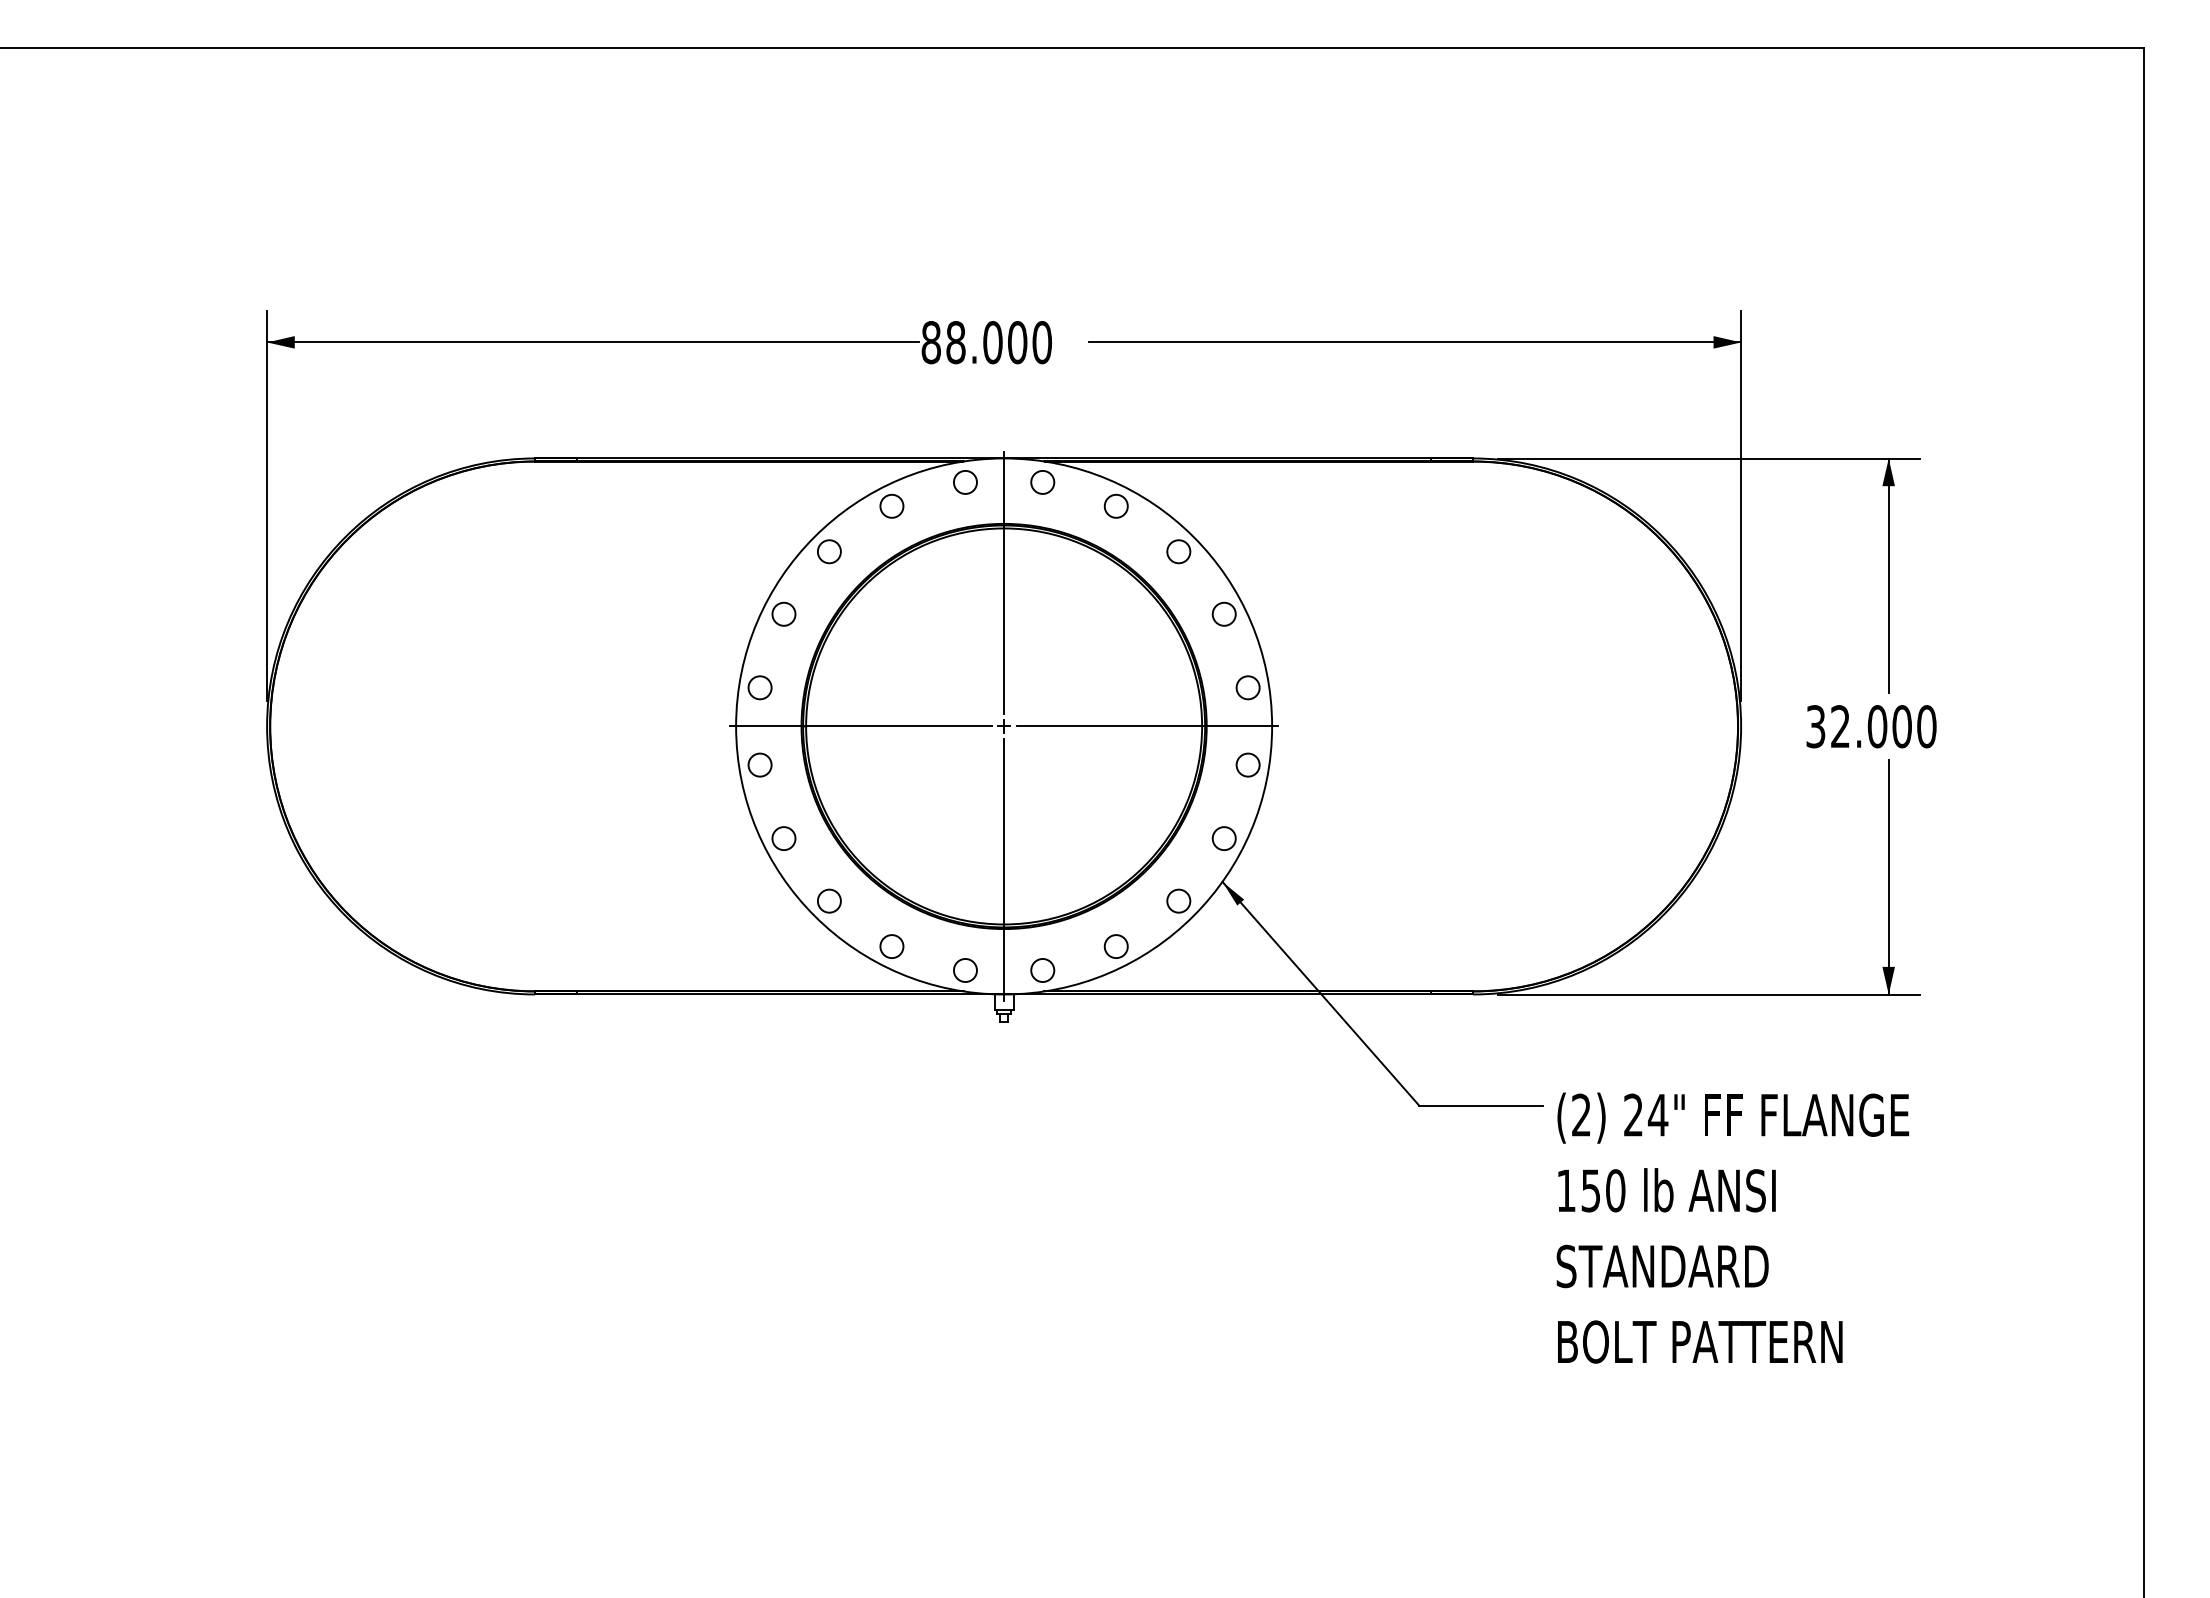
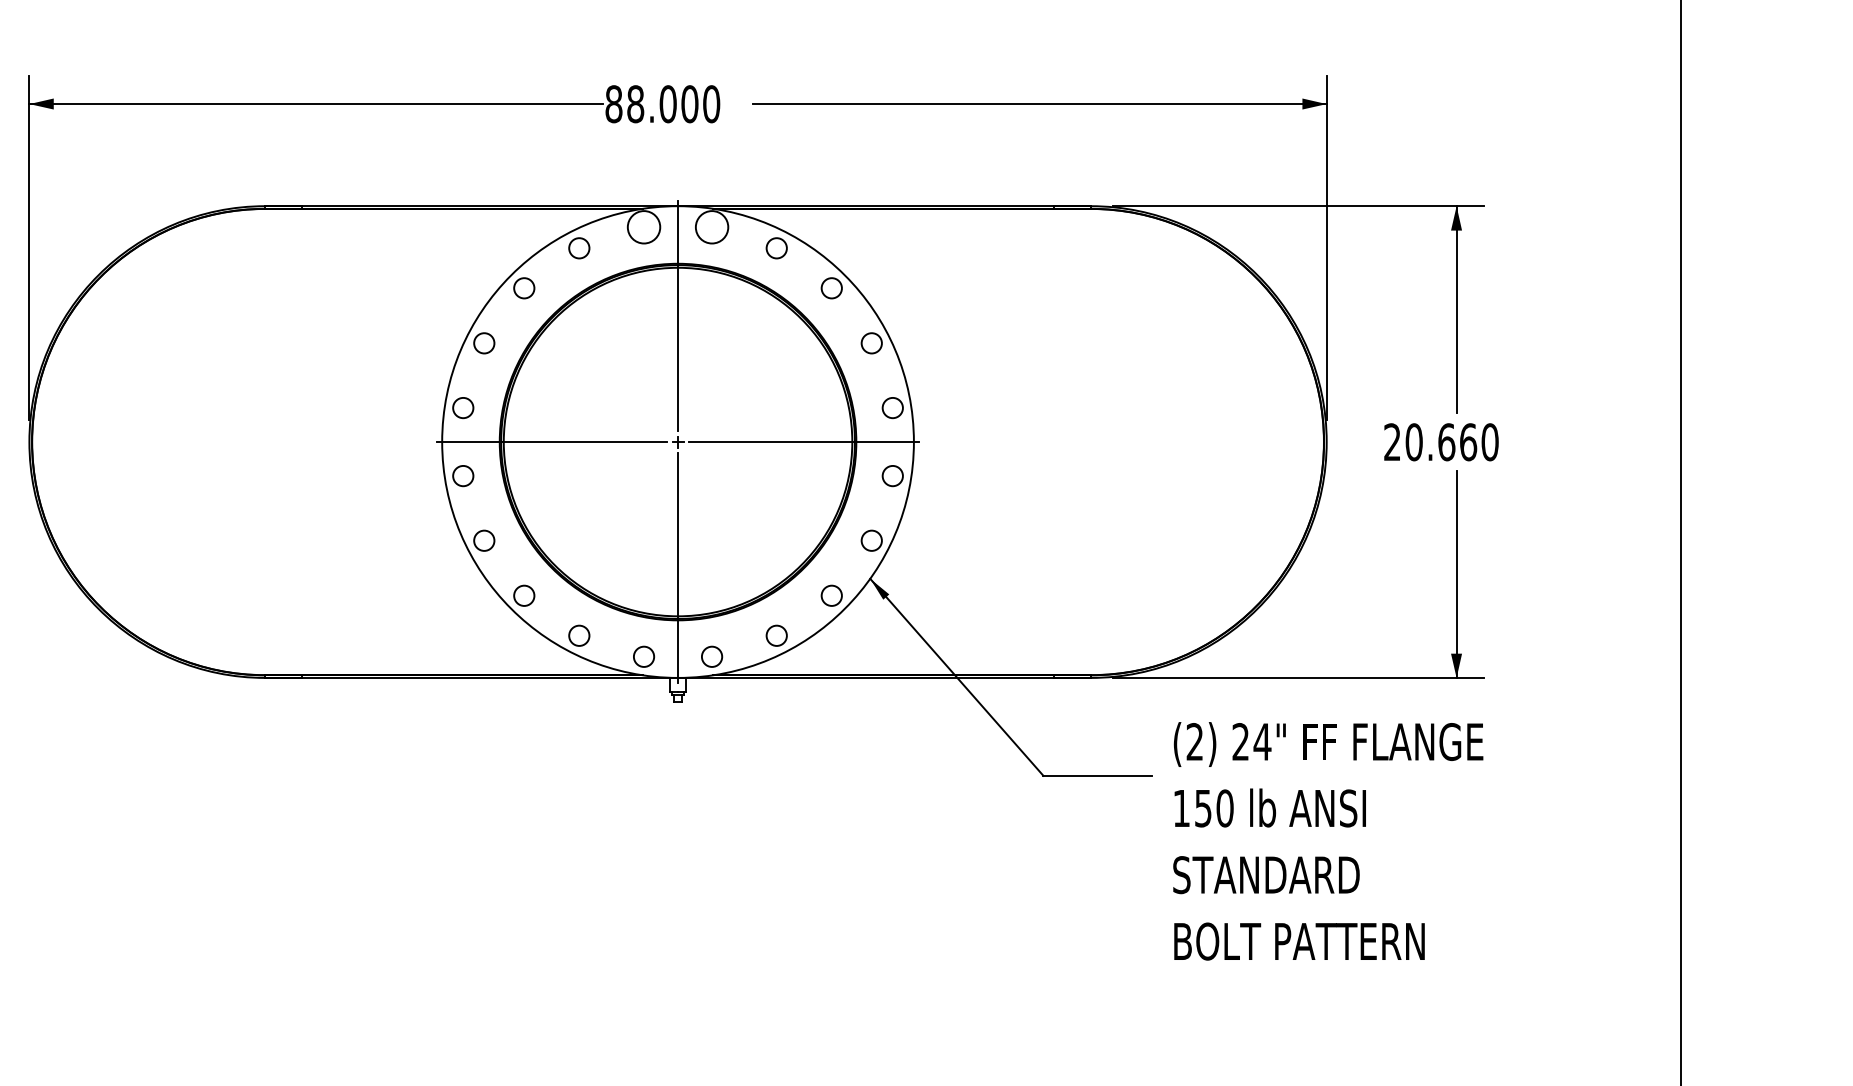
circle: (964, 481) -> (643, 226), size x1.6
circle: (1042, 481) -> (711, 226), size x1.6
text: (1859, 726) -> (1430, 442), 32.000 -> 20.660
text: (1732, 1227) -> (1327, 840), moved

